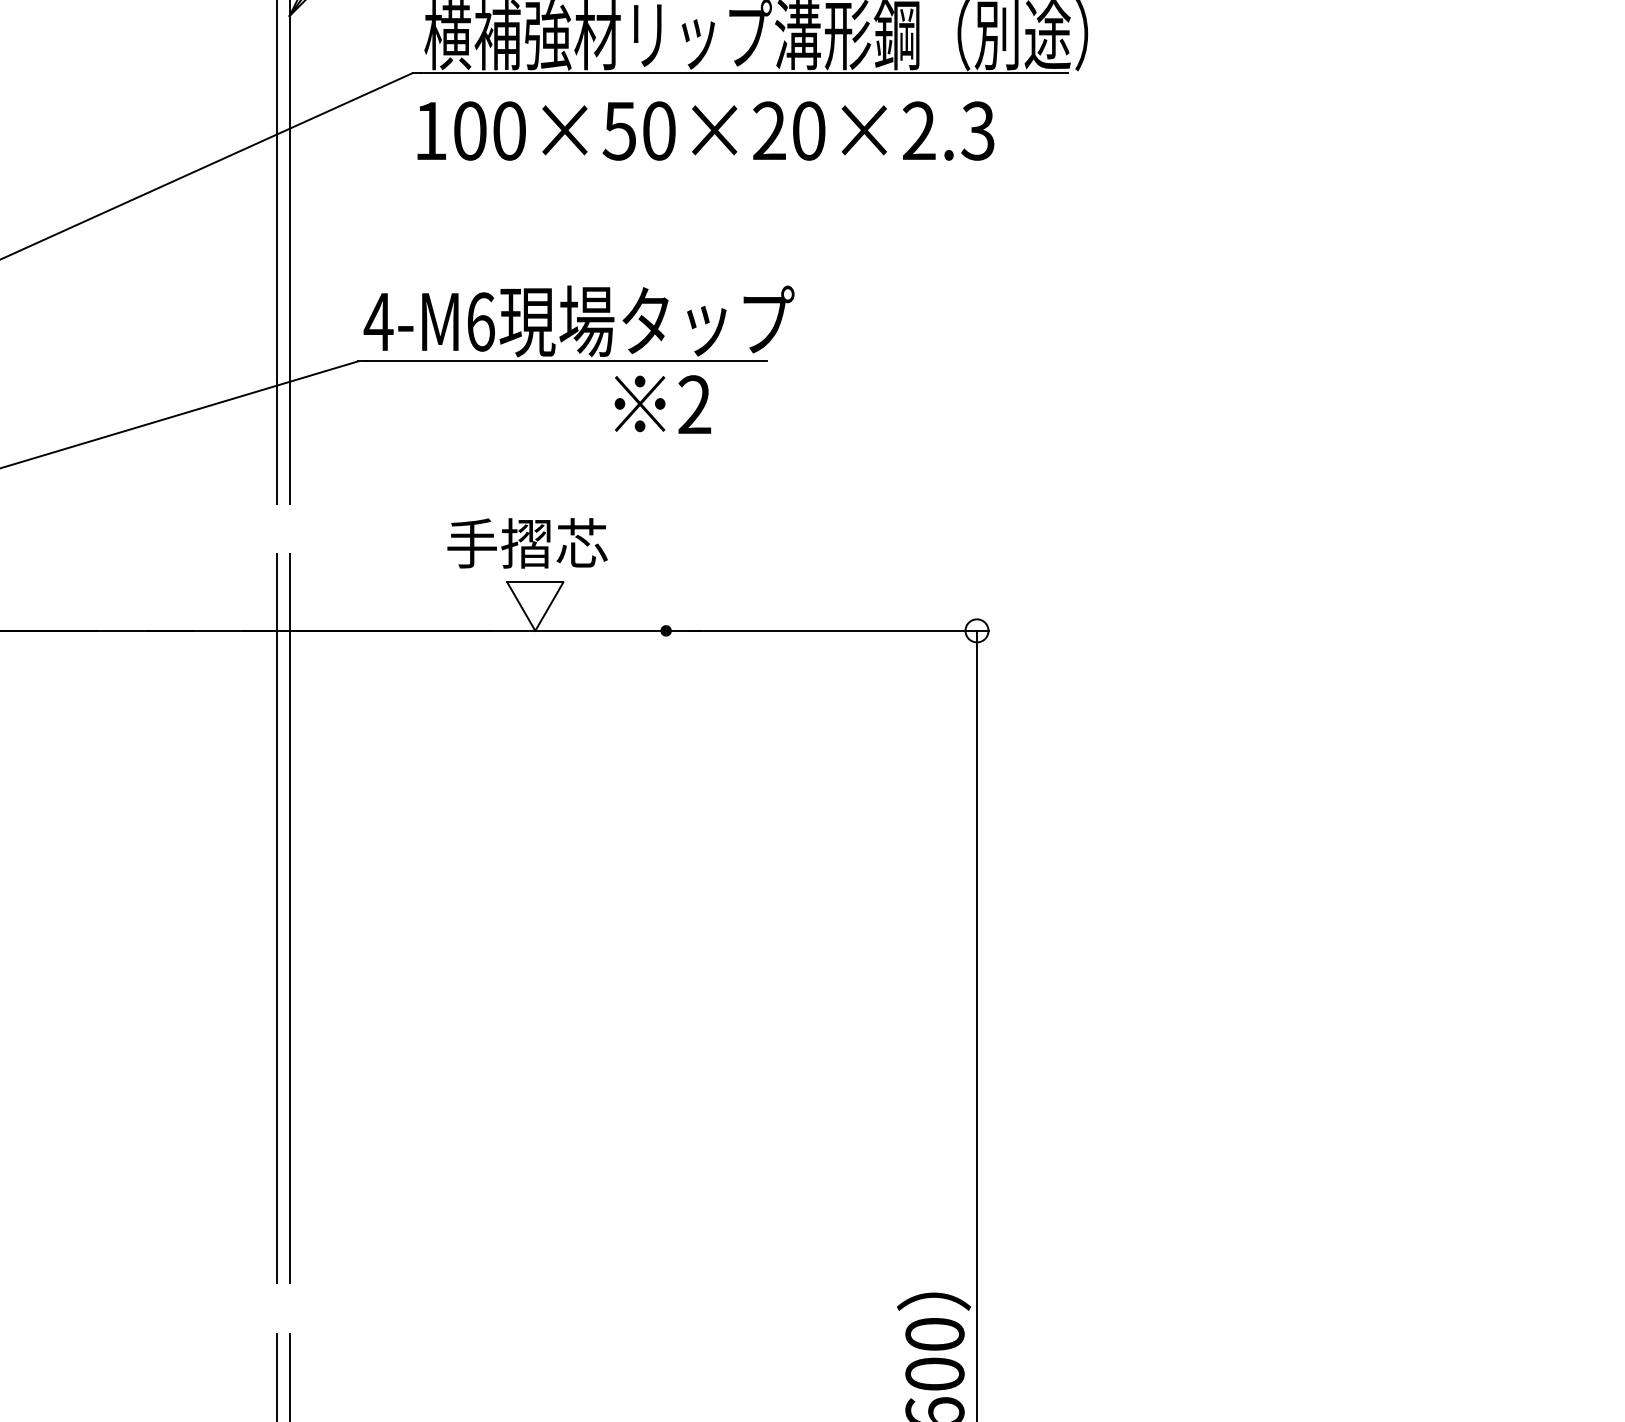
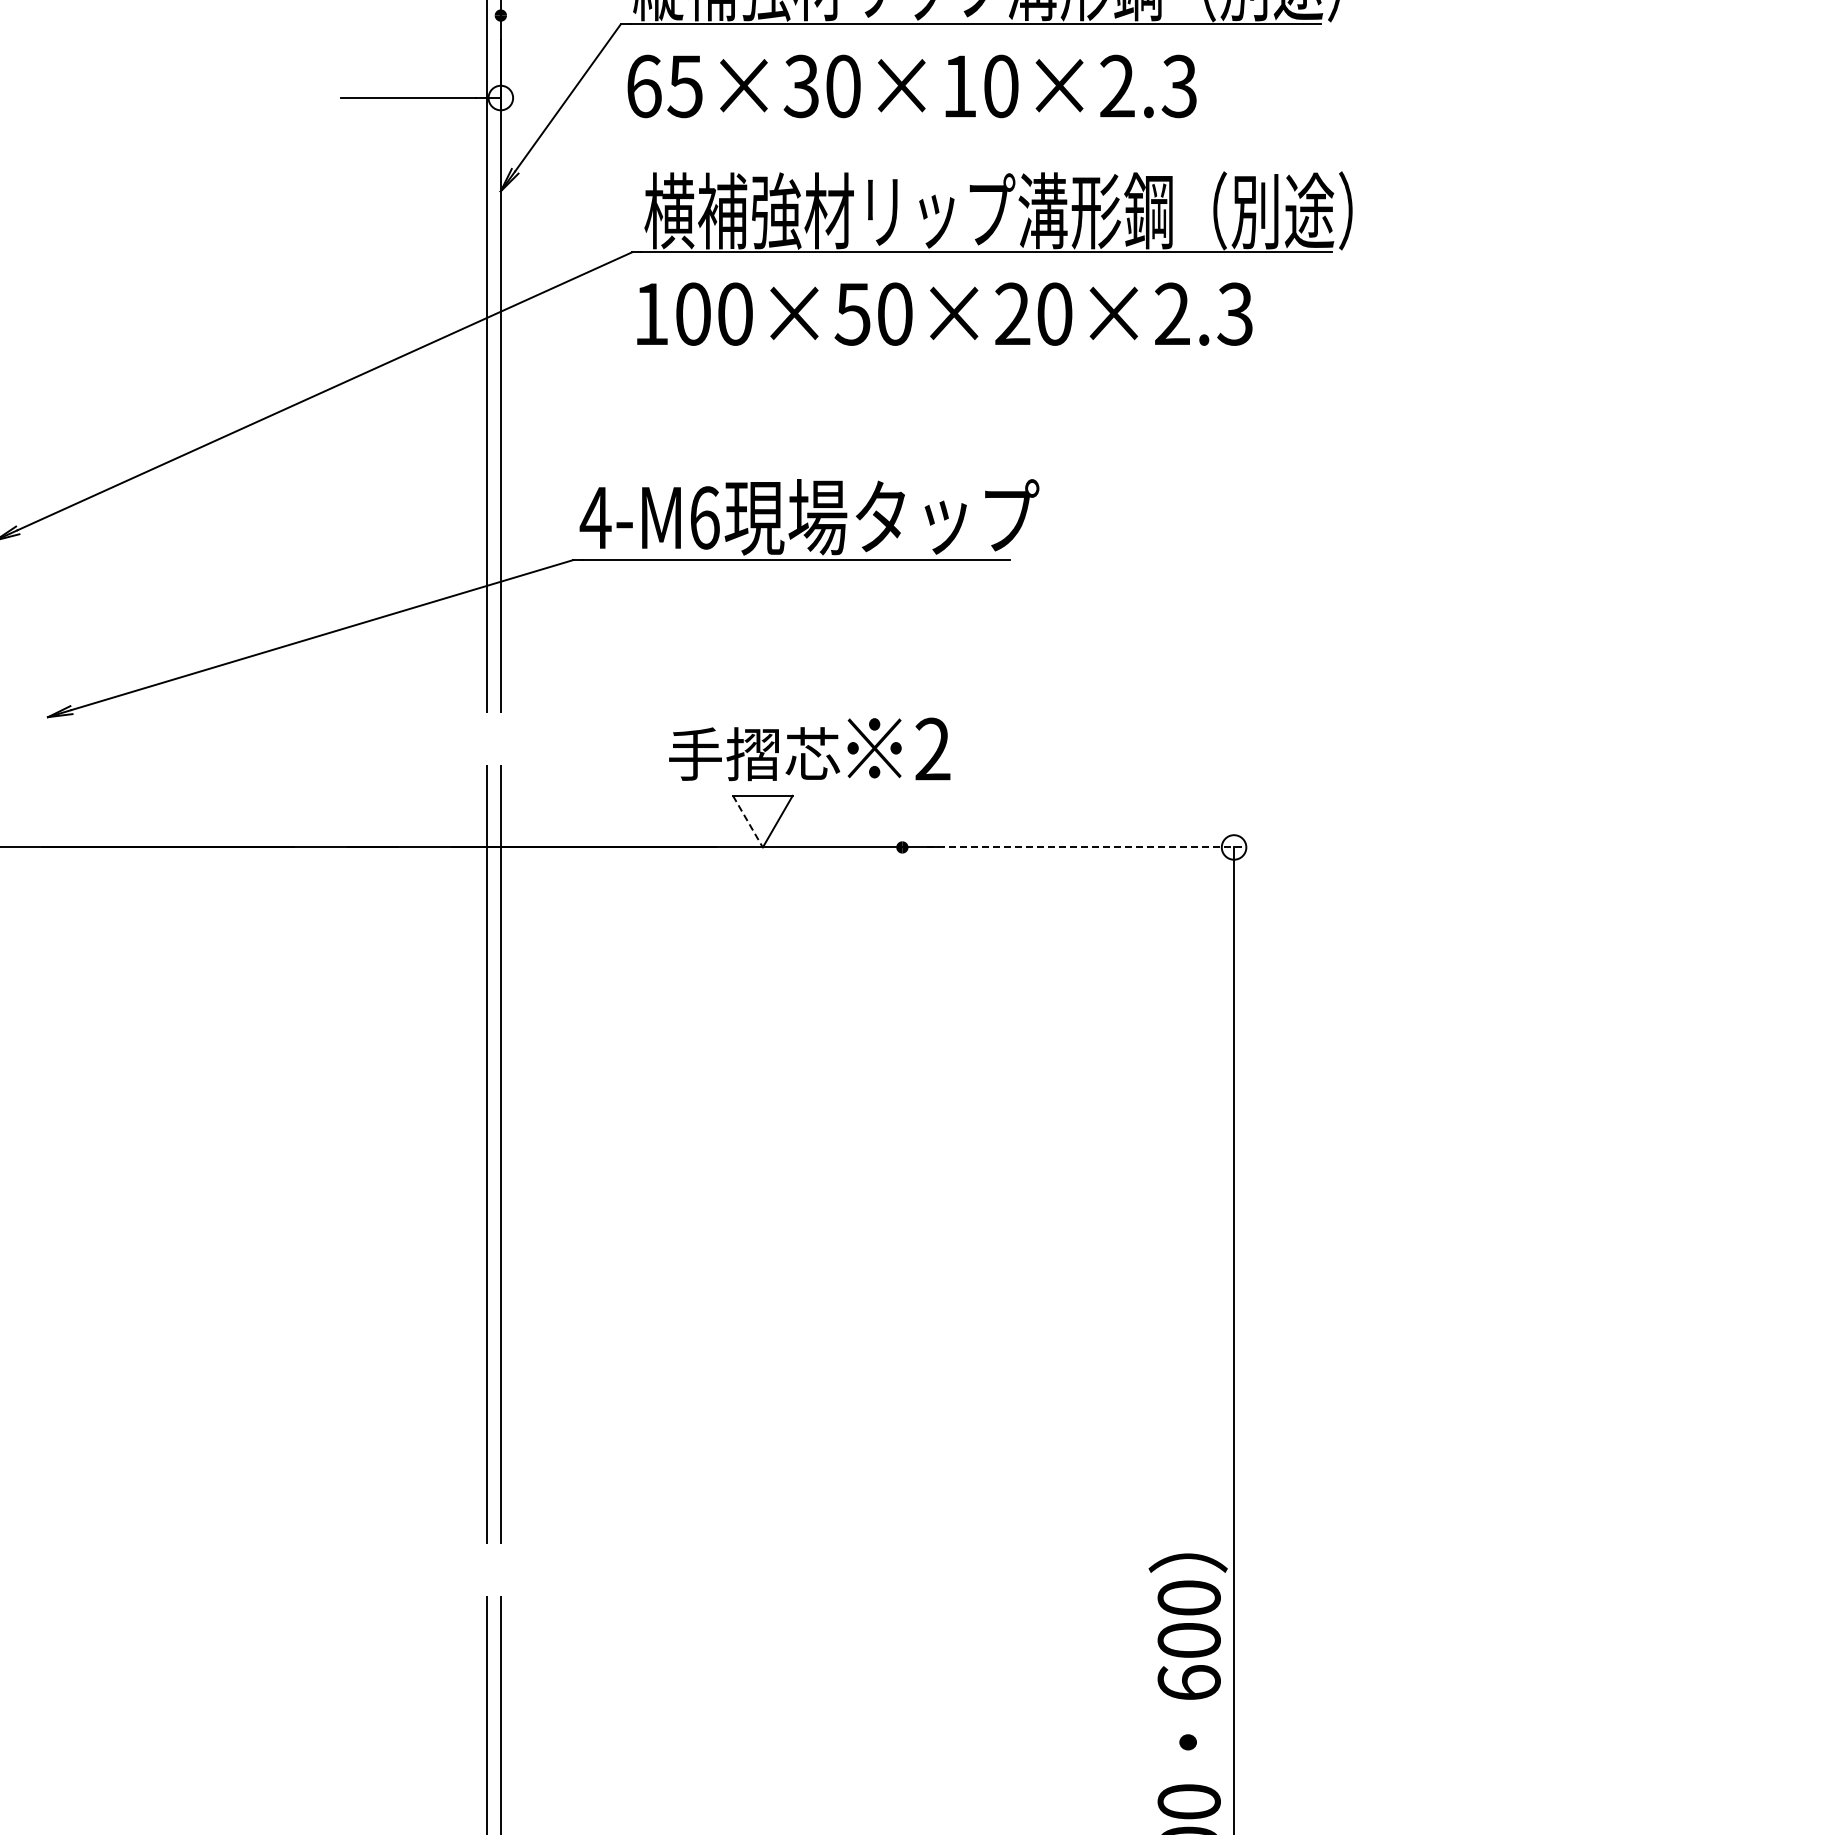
text: (662, 404) -> (898, 748), moved
line: (520, 606) -> (747, 821), solid -> dashed
line: (838, 630) -> (1086, 847), solid -> dashed

